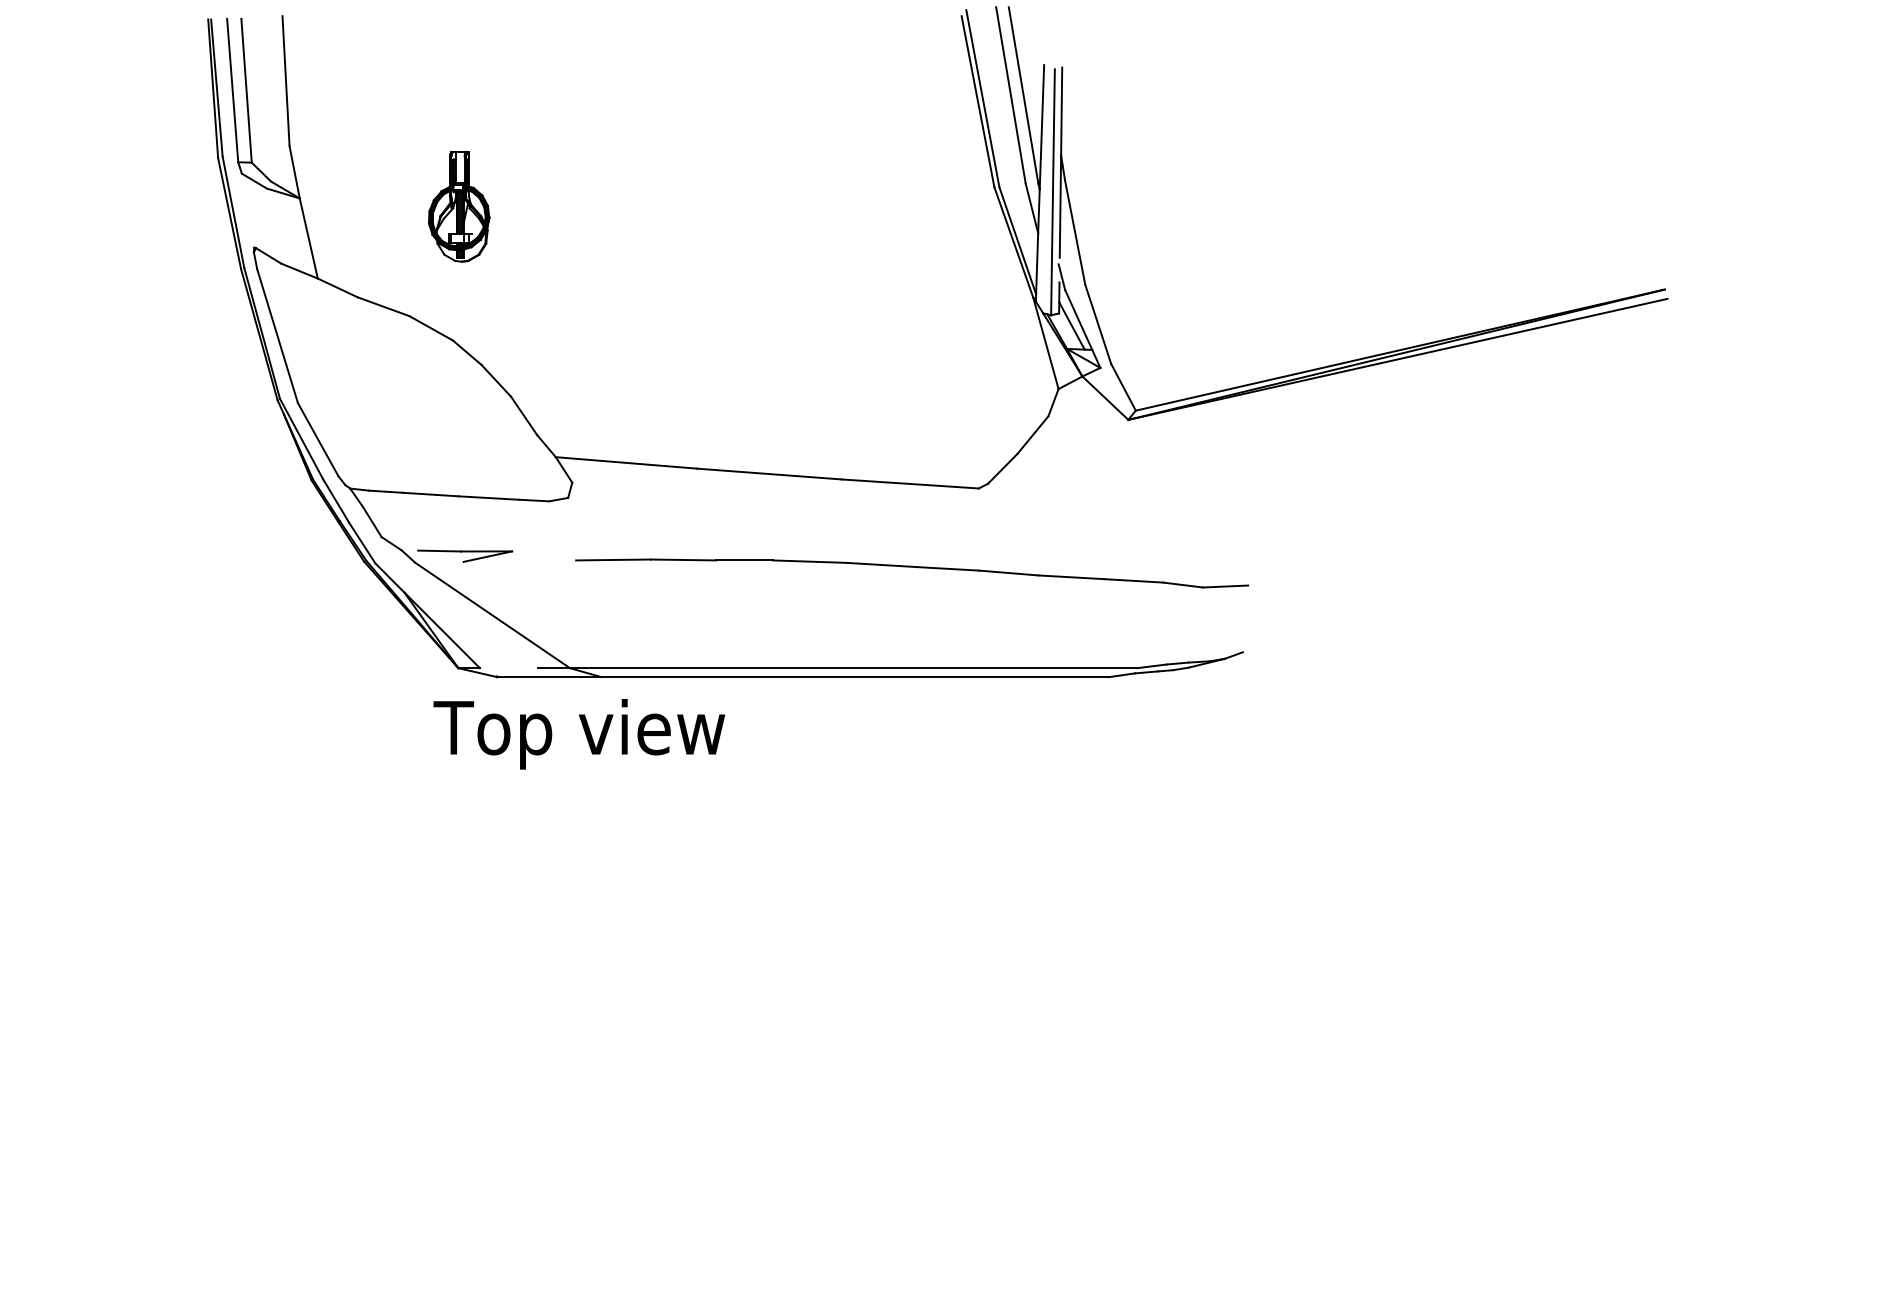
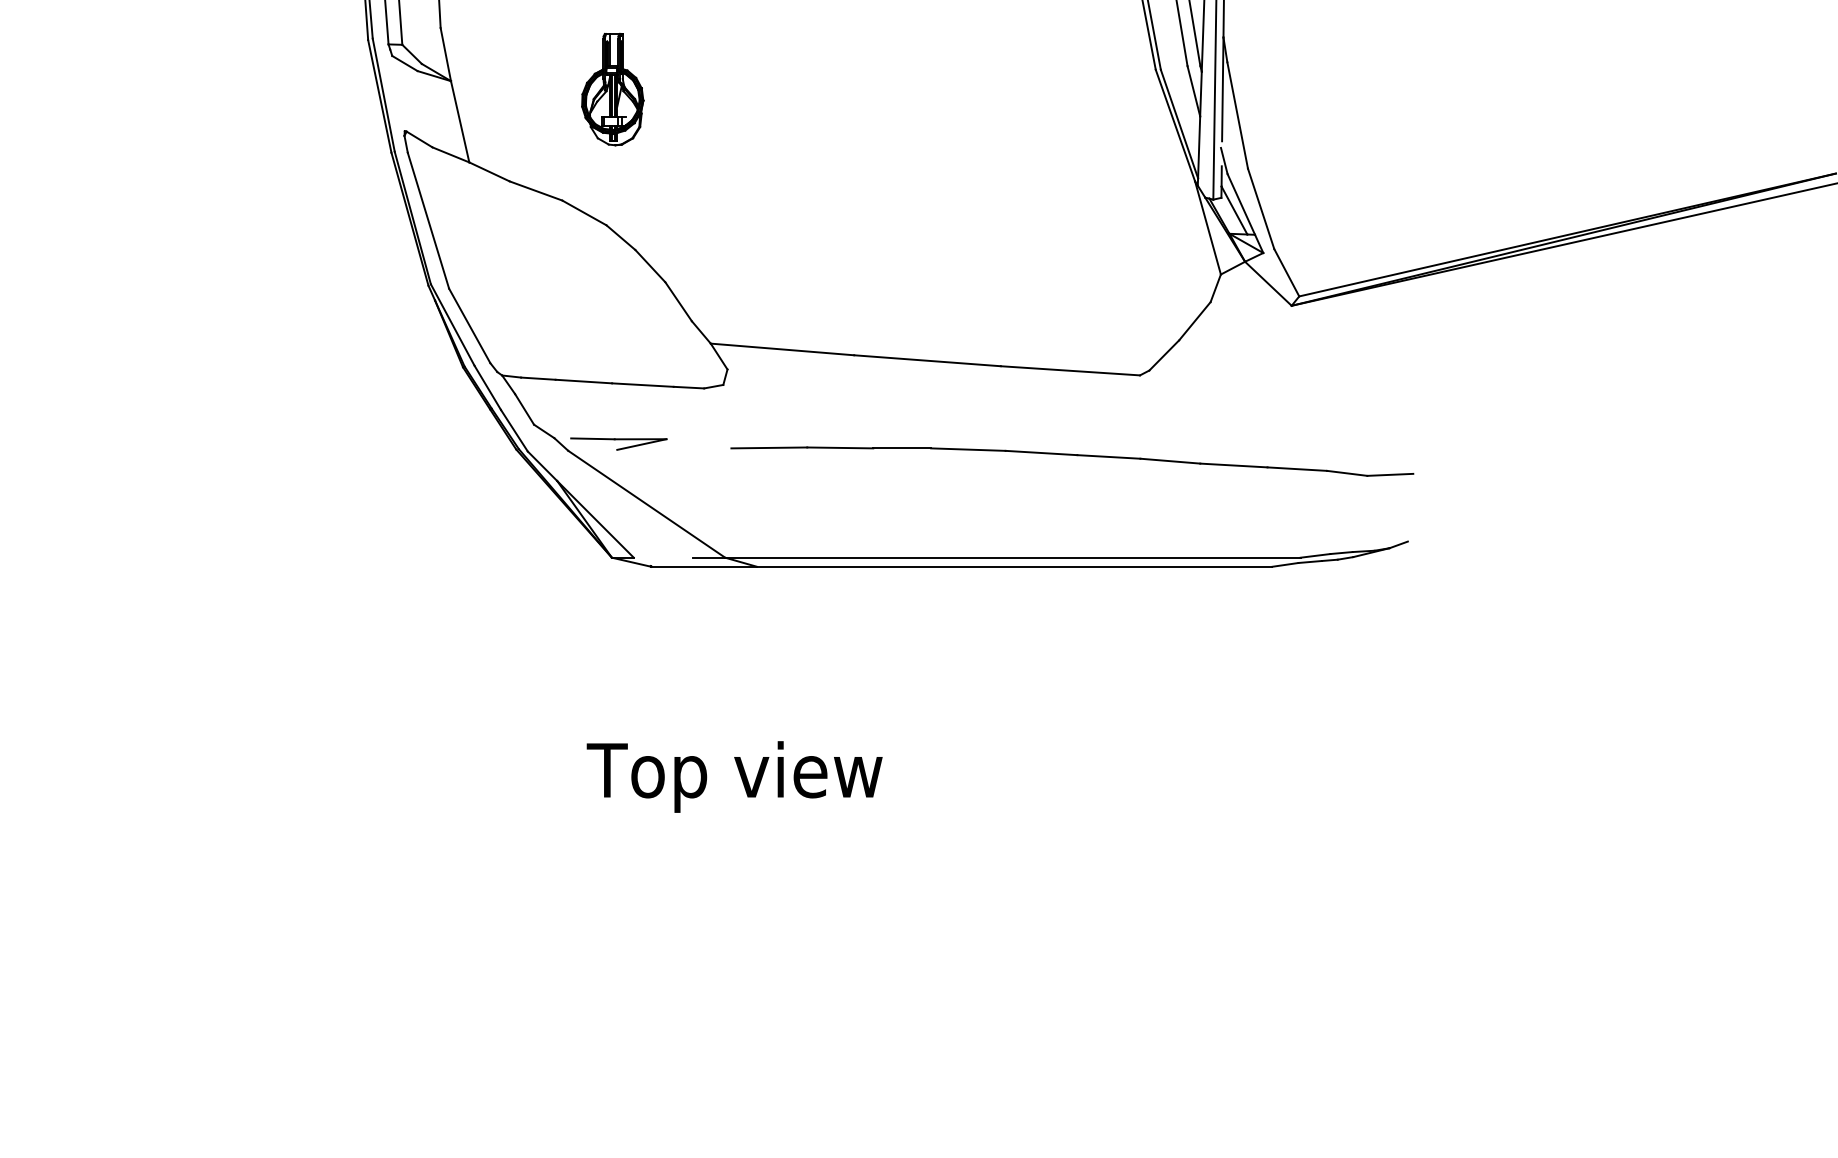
text: (579, 734) -> (734, 777), moved

